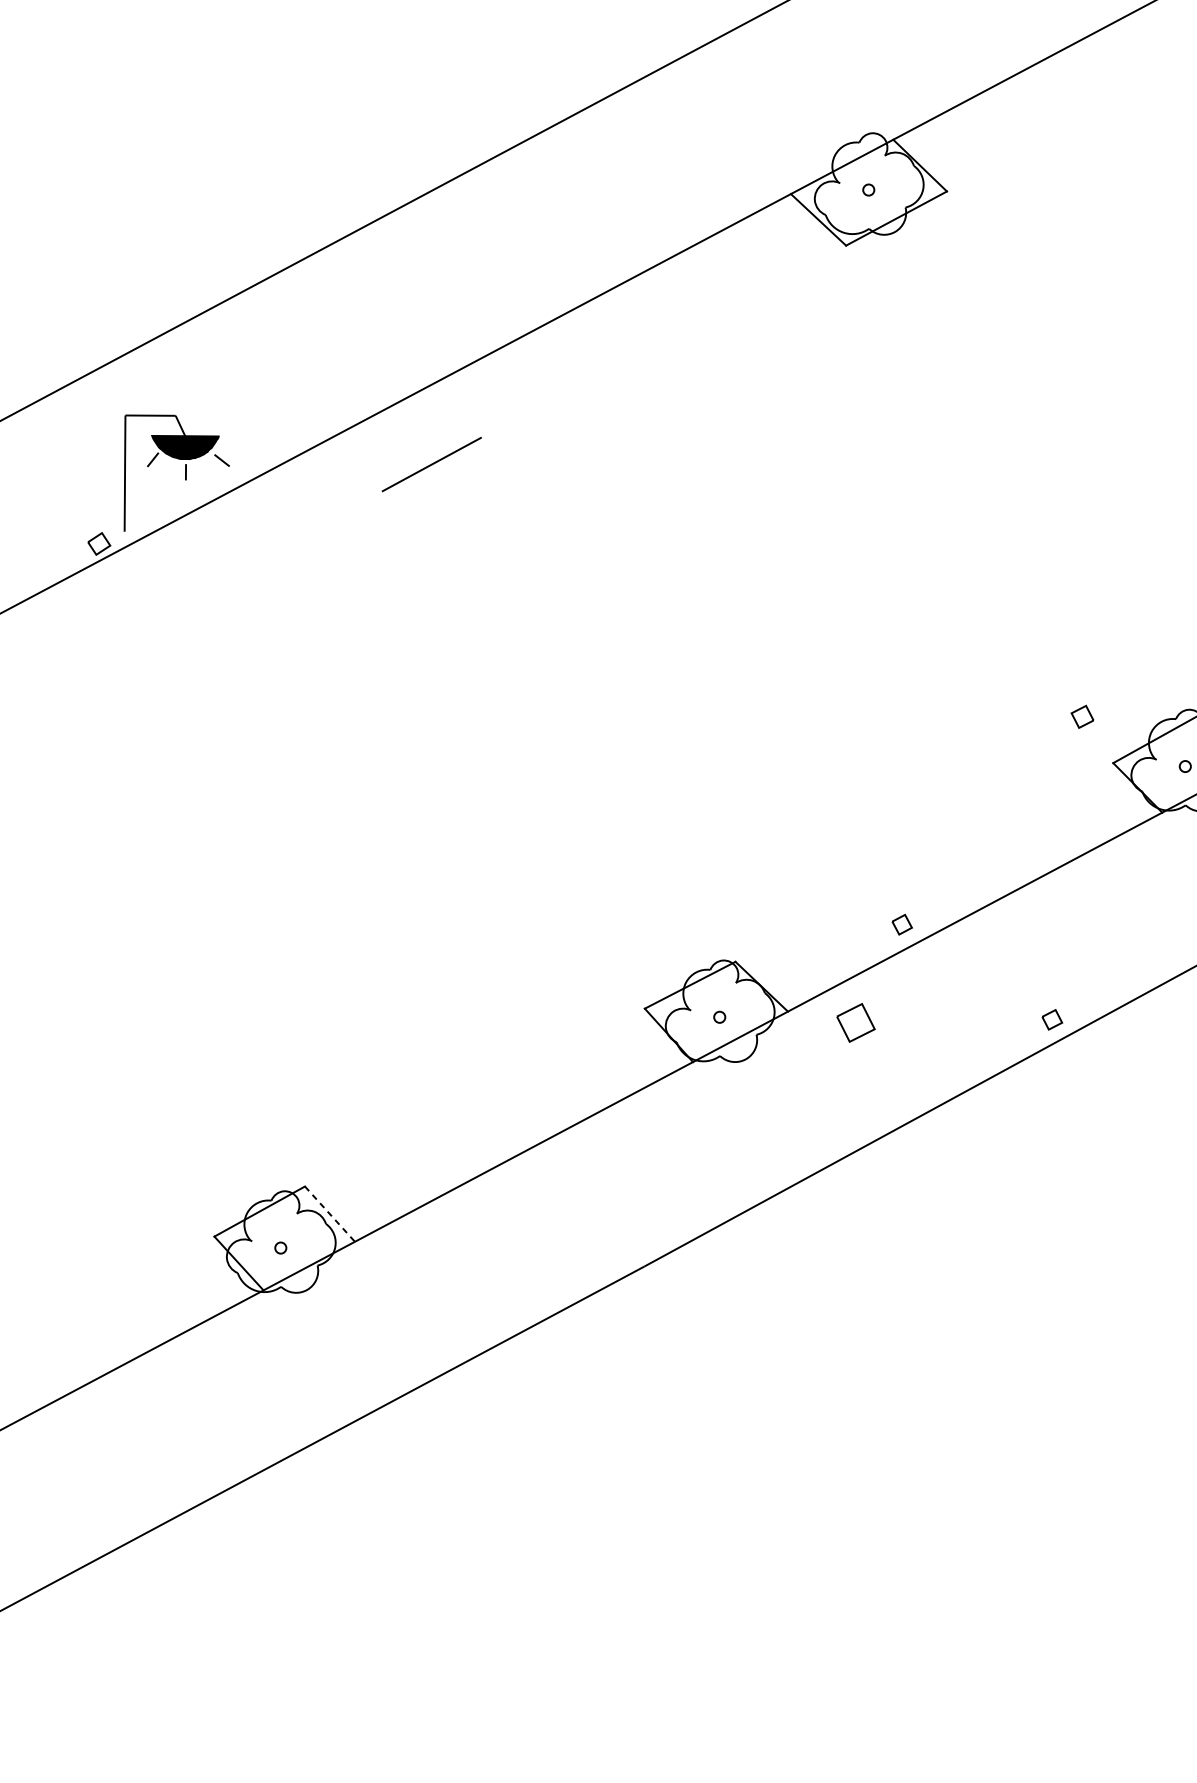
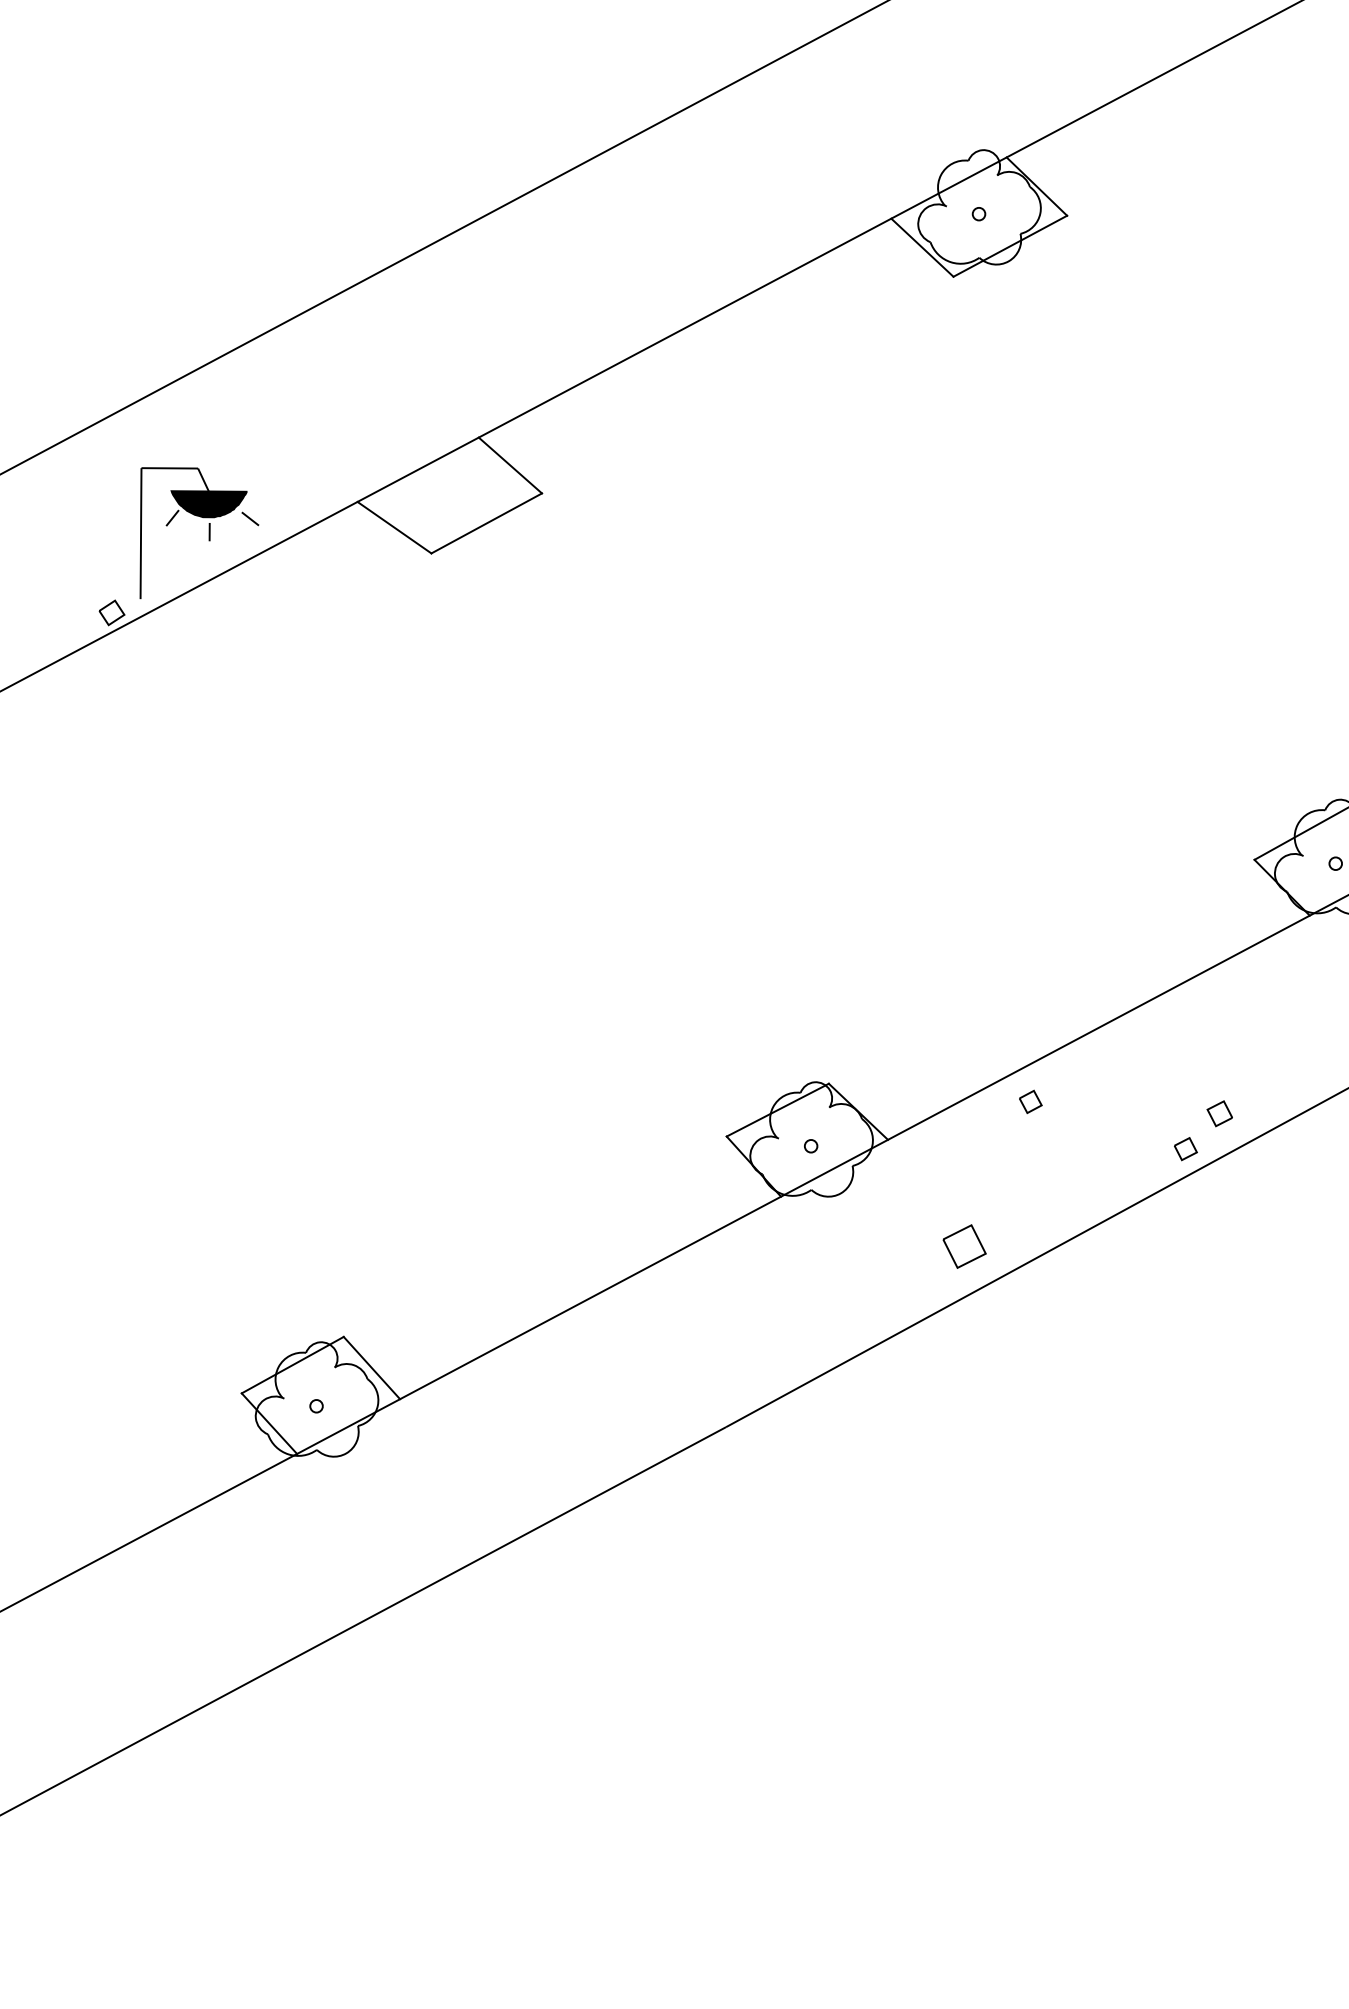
line: (452, 413) -> (510, 465), added
line: (350, 468) -> (394, 527), added
part: (1082, 716) -> (1219, 1113), moved
part: (902, 924) -> (1030, 1101), moved
part: (855, 1022) -> (964, 1246), moved
line: (329, 1214) -> (371, 1368), dashed -> solid

